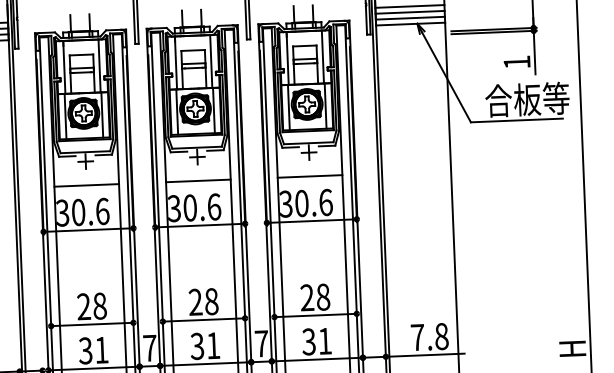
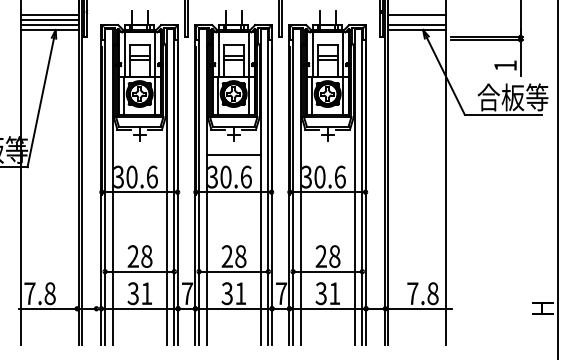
line: (410, 12) -> (417, 20), removed
line: (309, 176) -> (327, 154), removed
line: (86, 185) -> (139, 154), removed

